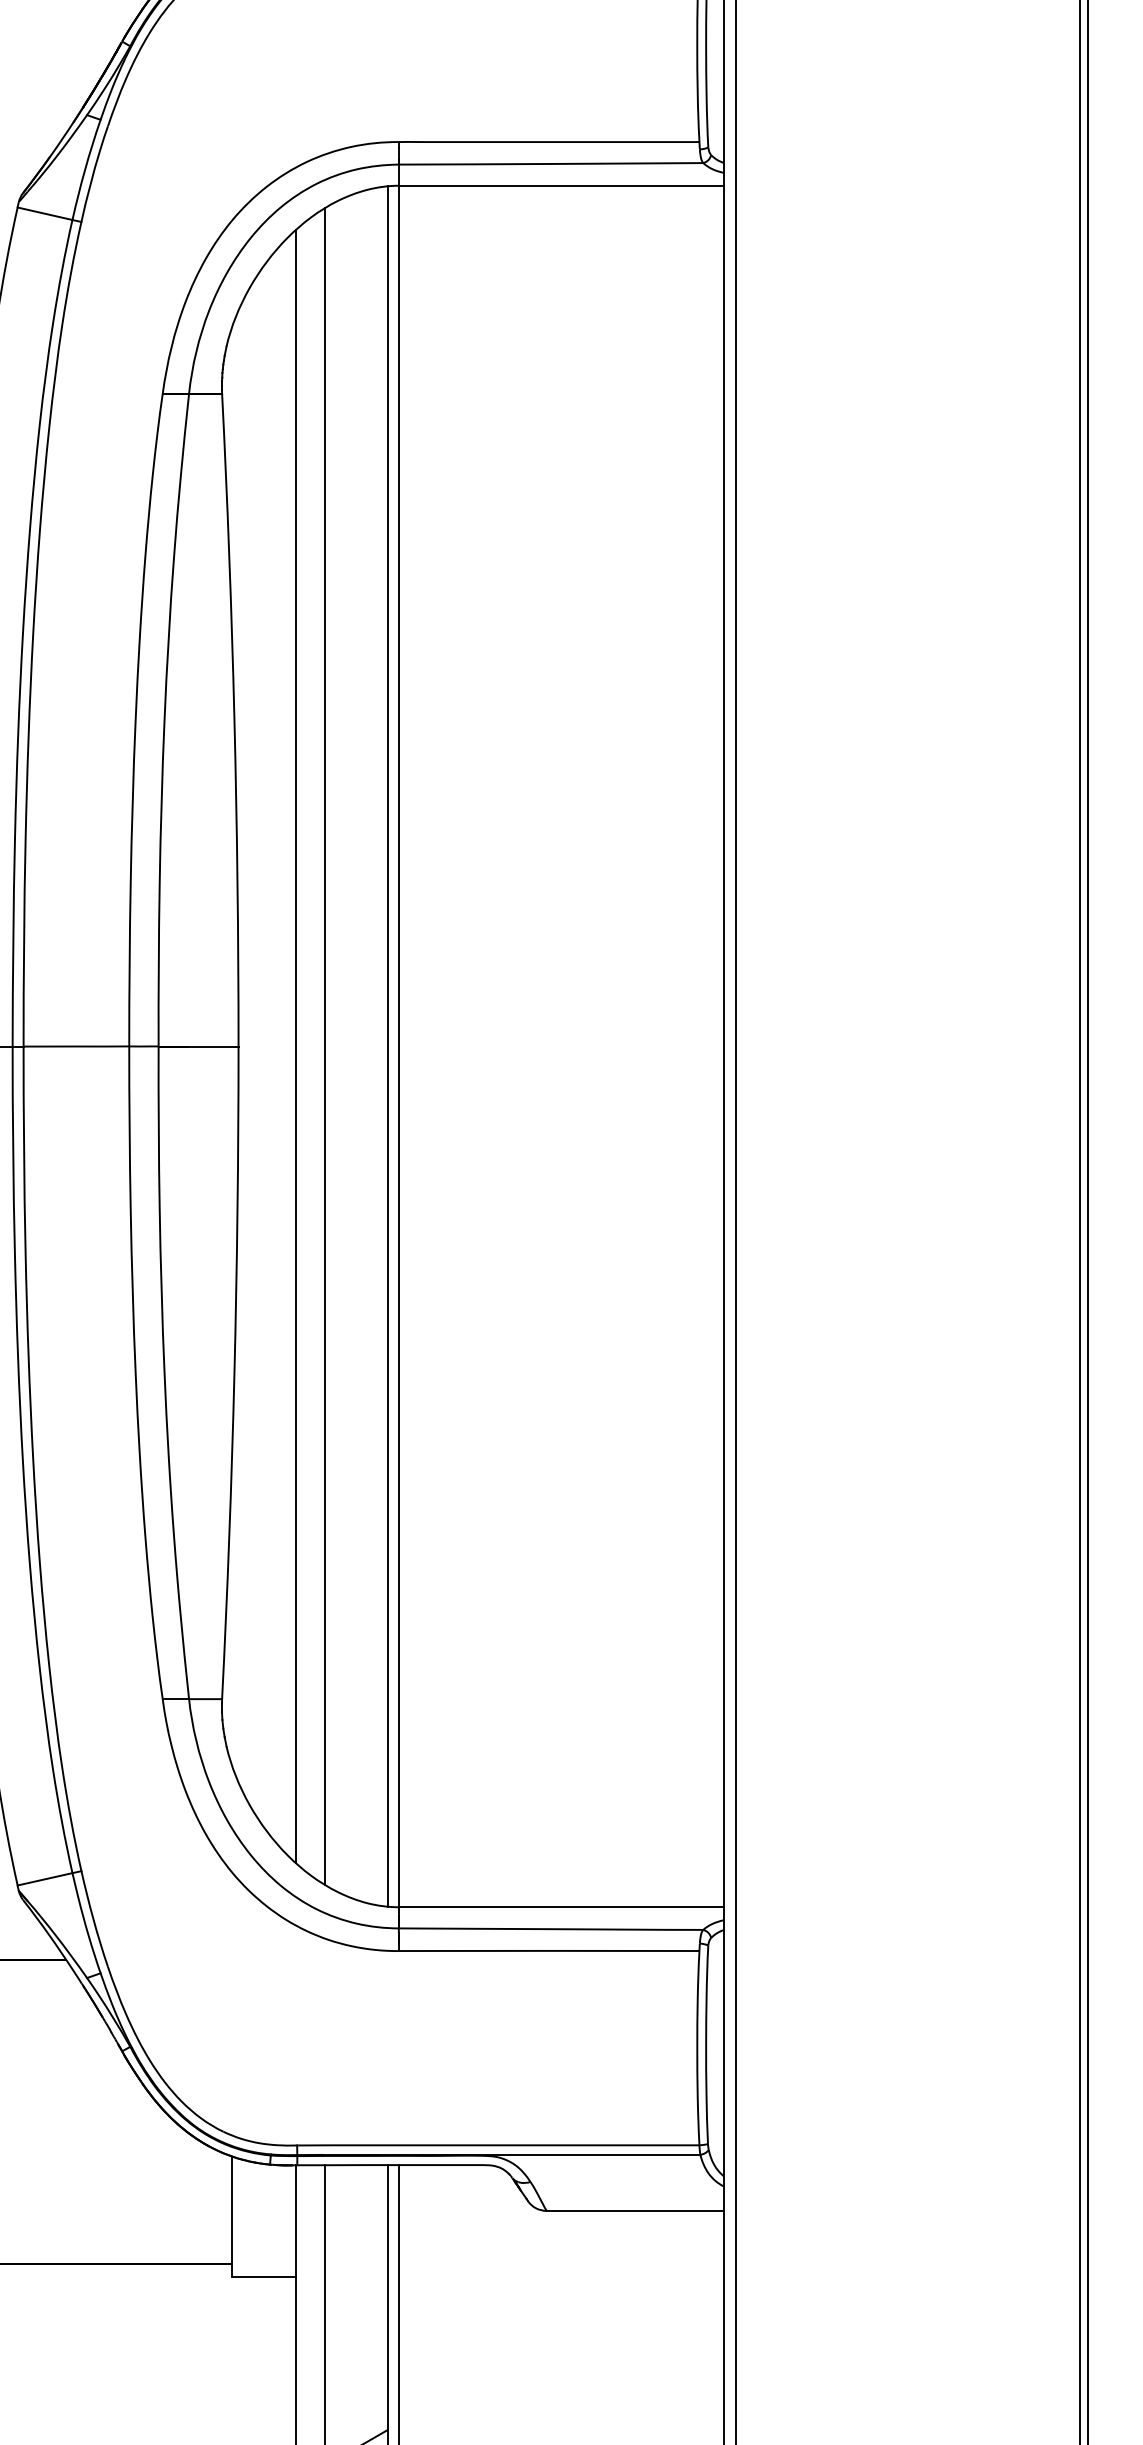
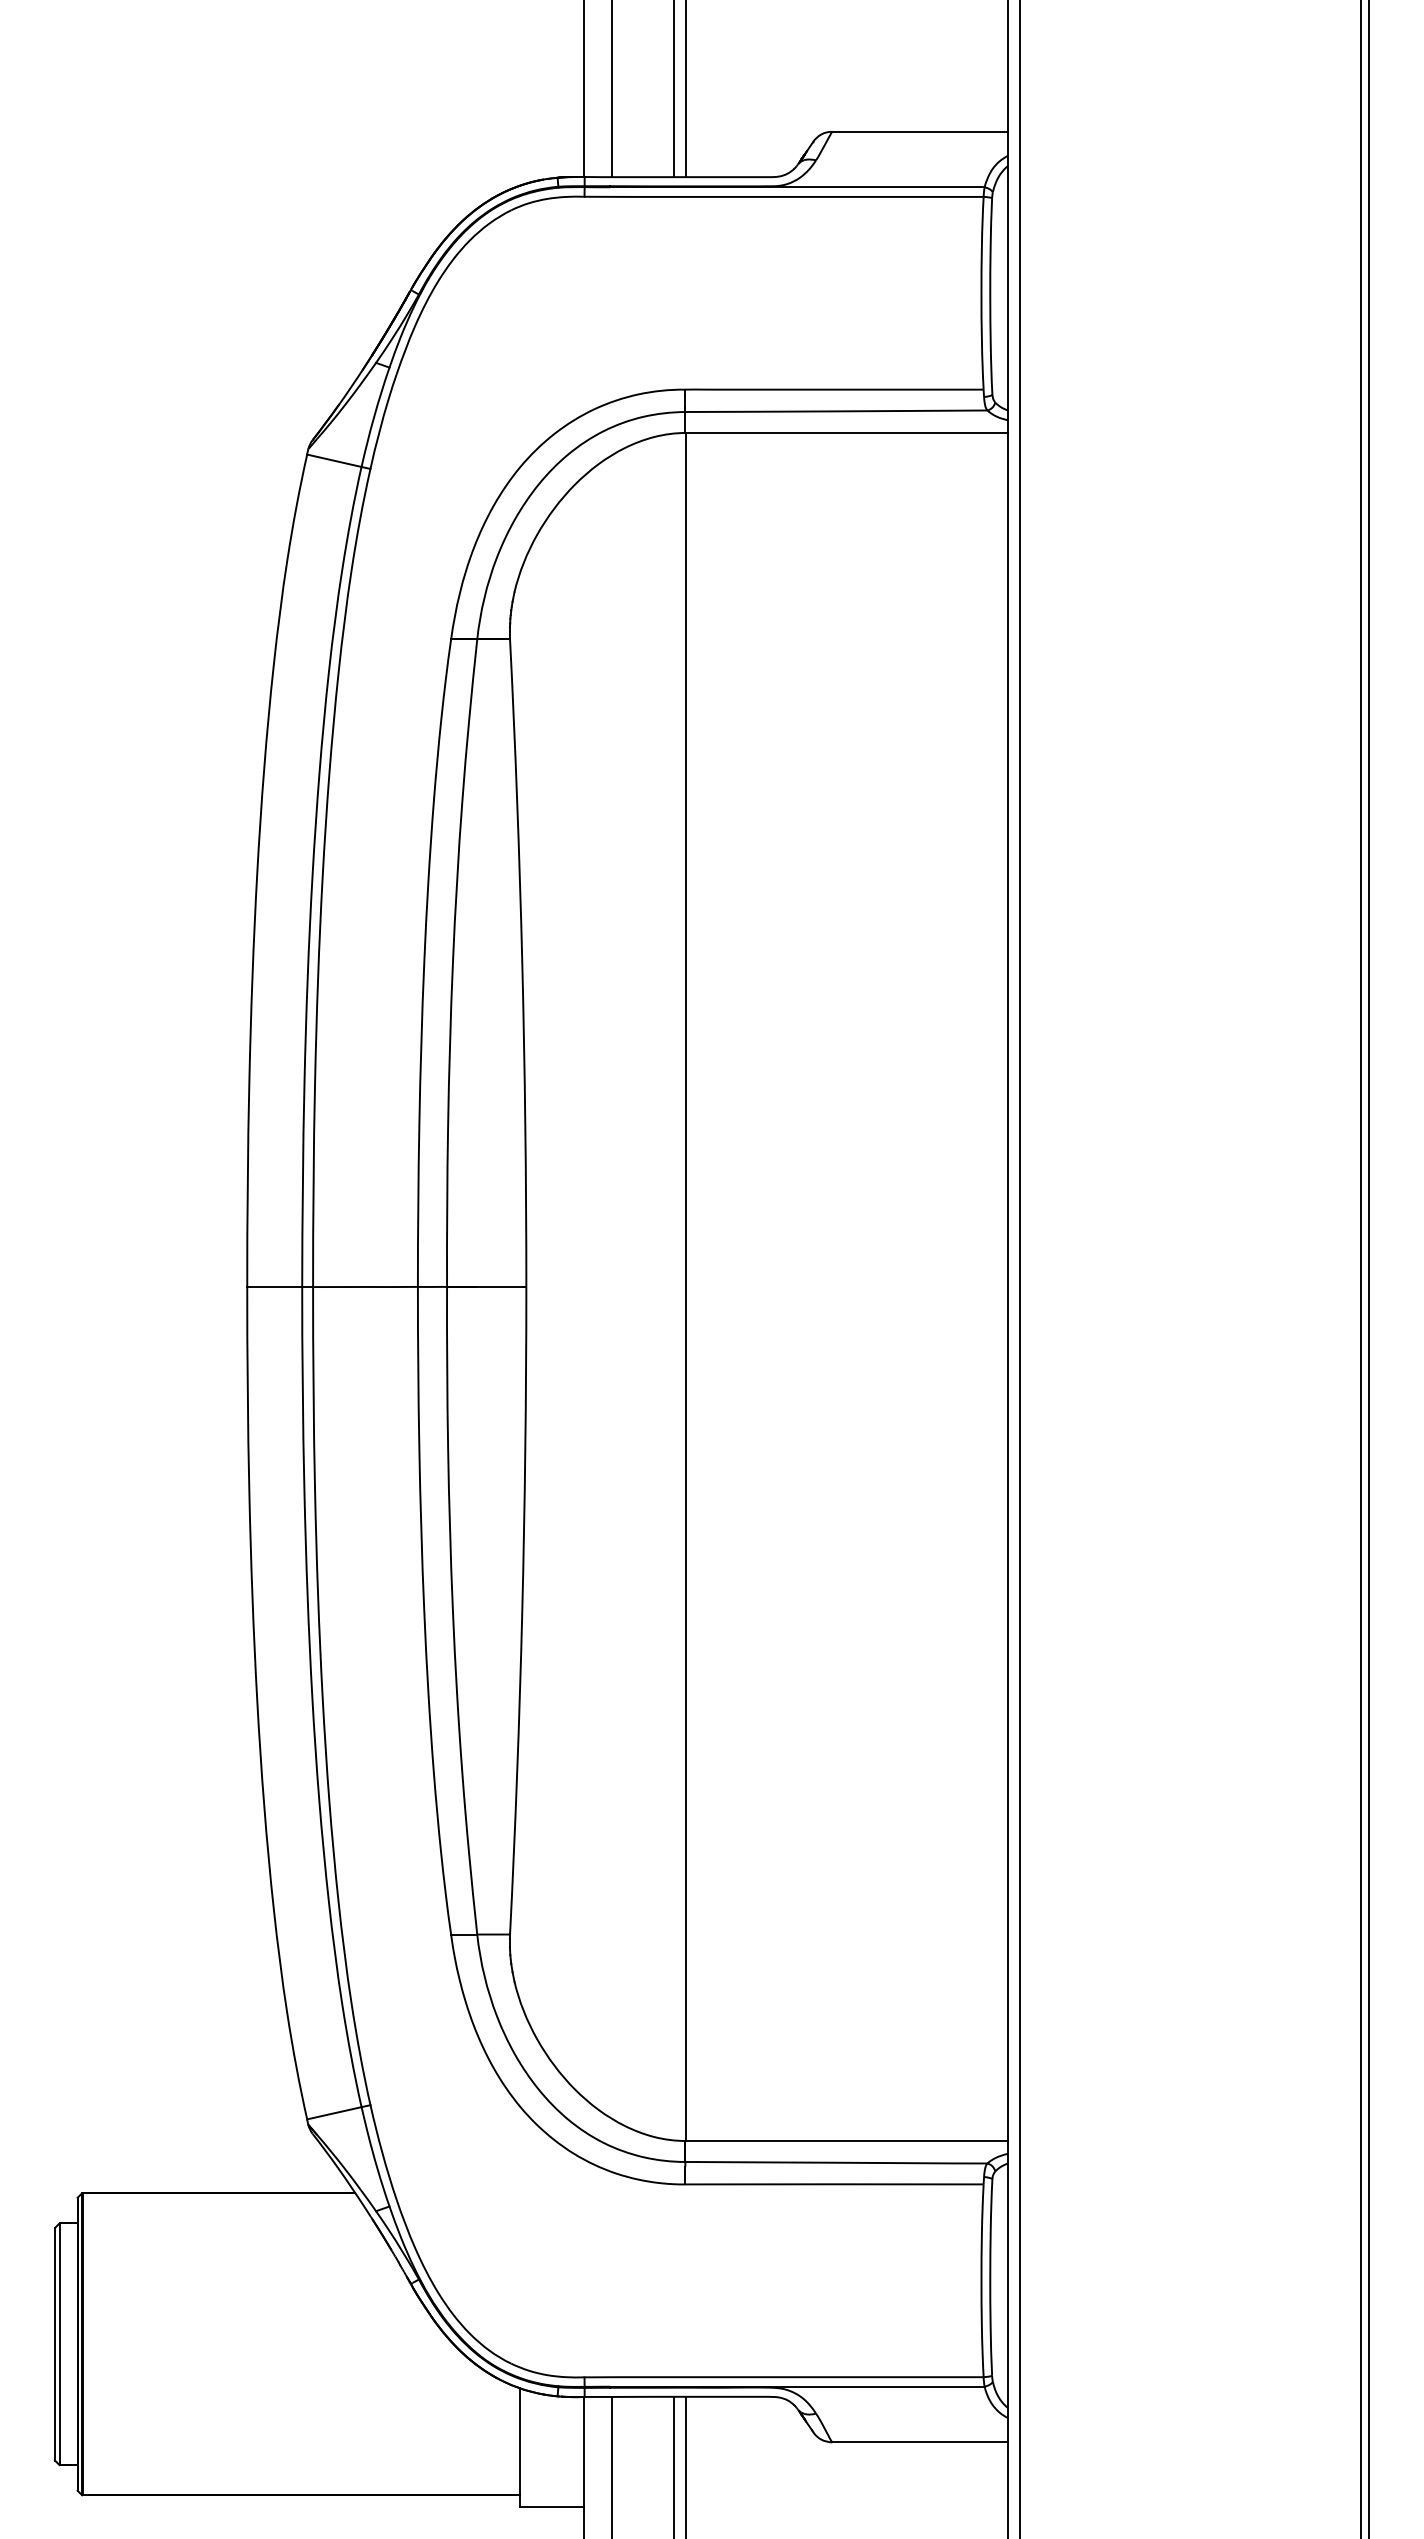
line: (296, 1046) -> (583, 1286), removed
line: (325, 1046) -> (612, 1286), removed
line: (387, 1046) -> (674, 1286), removed

